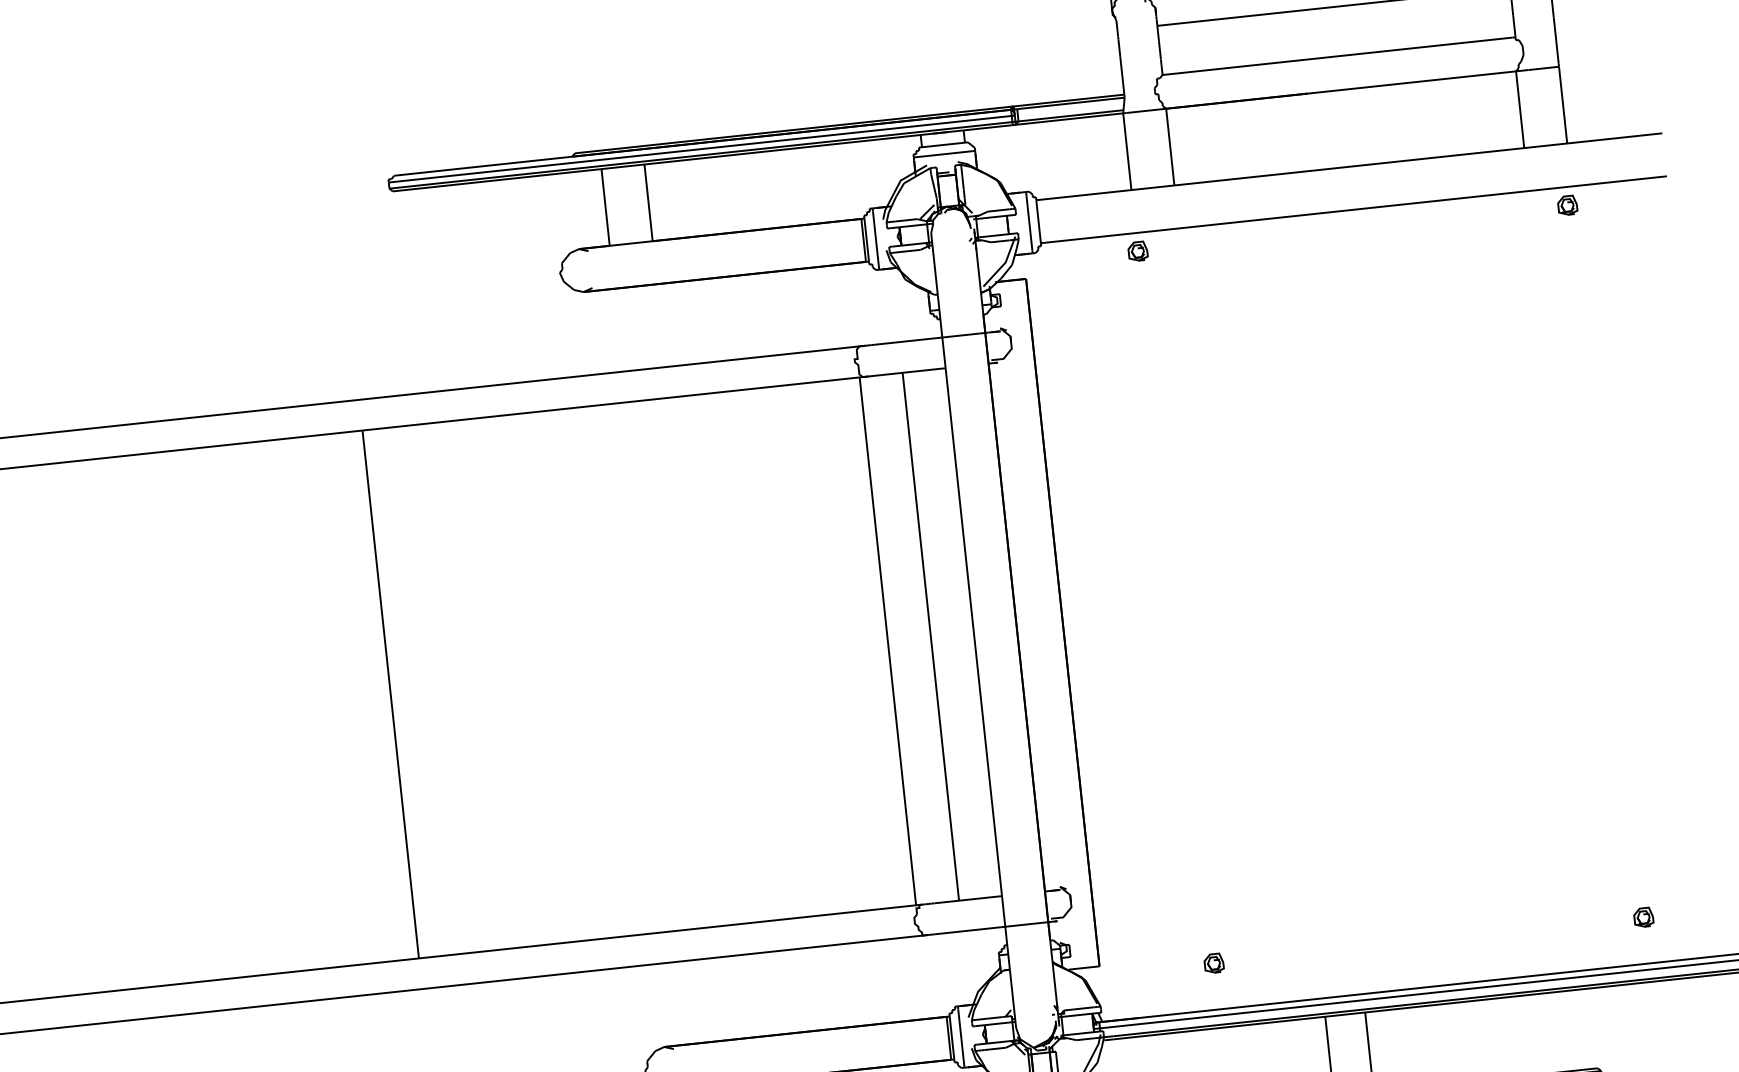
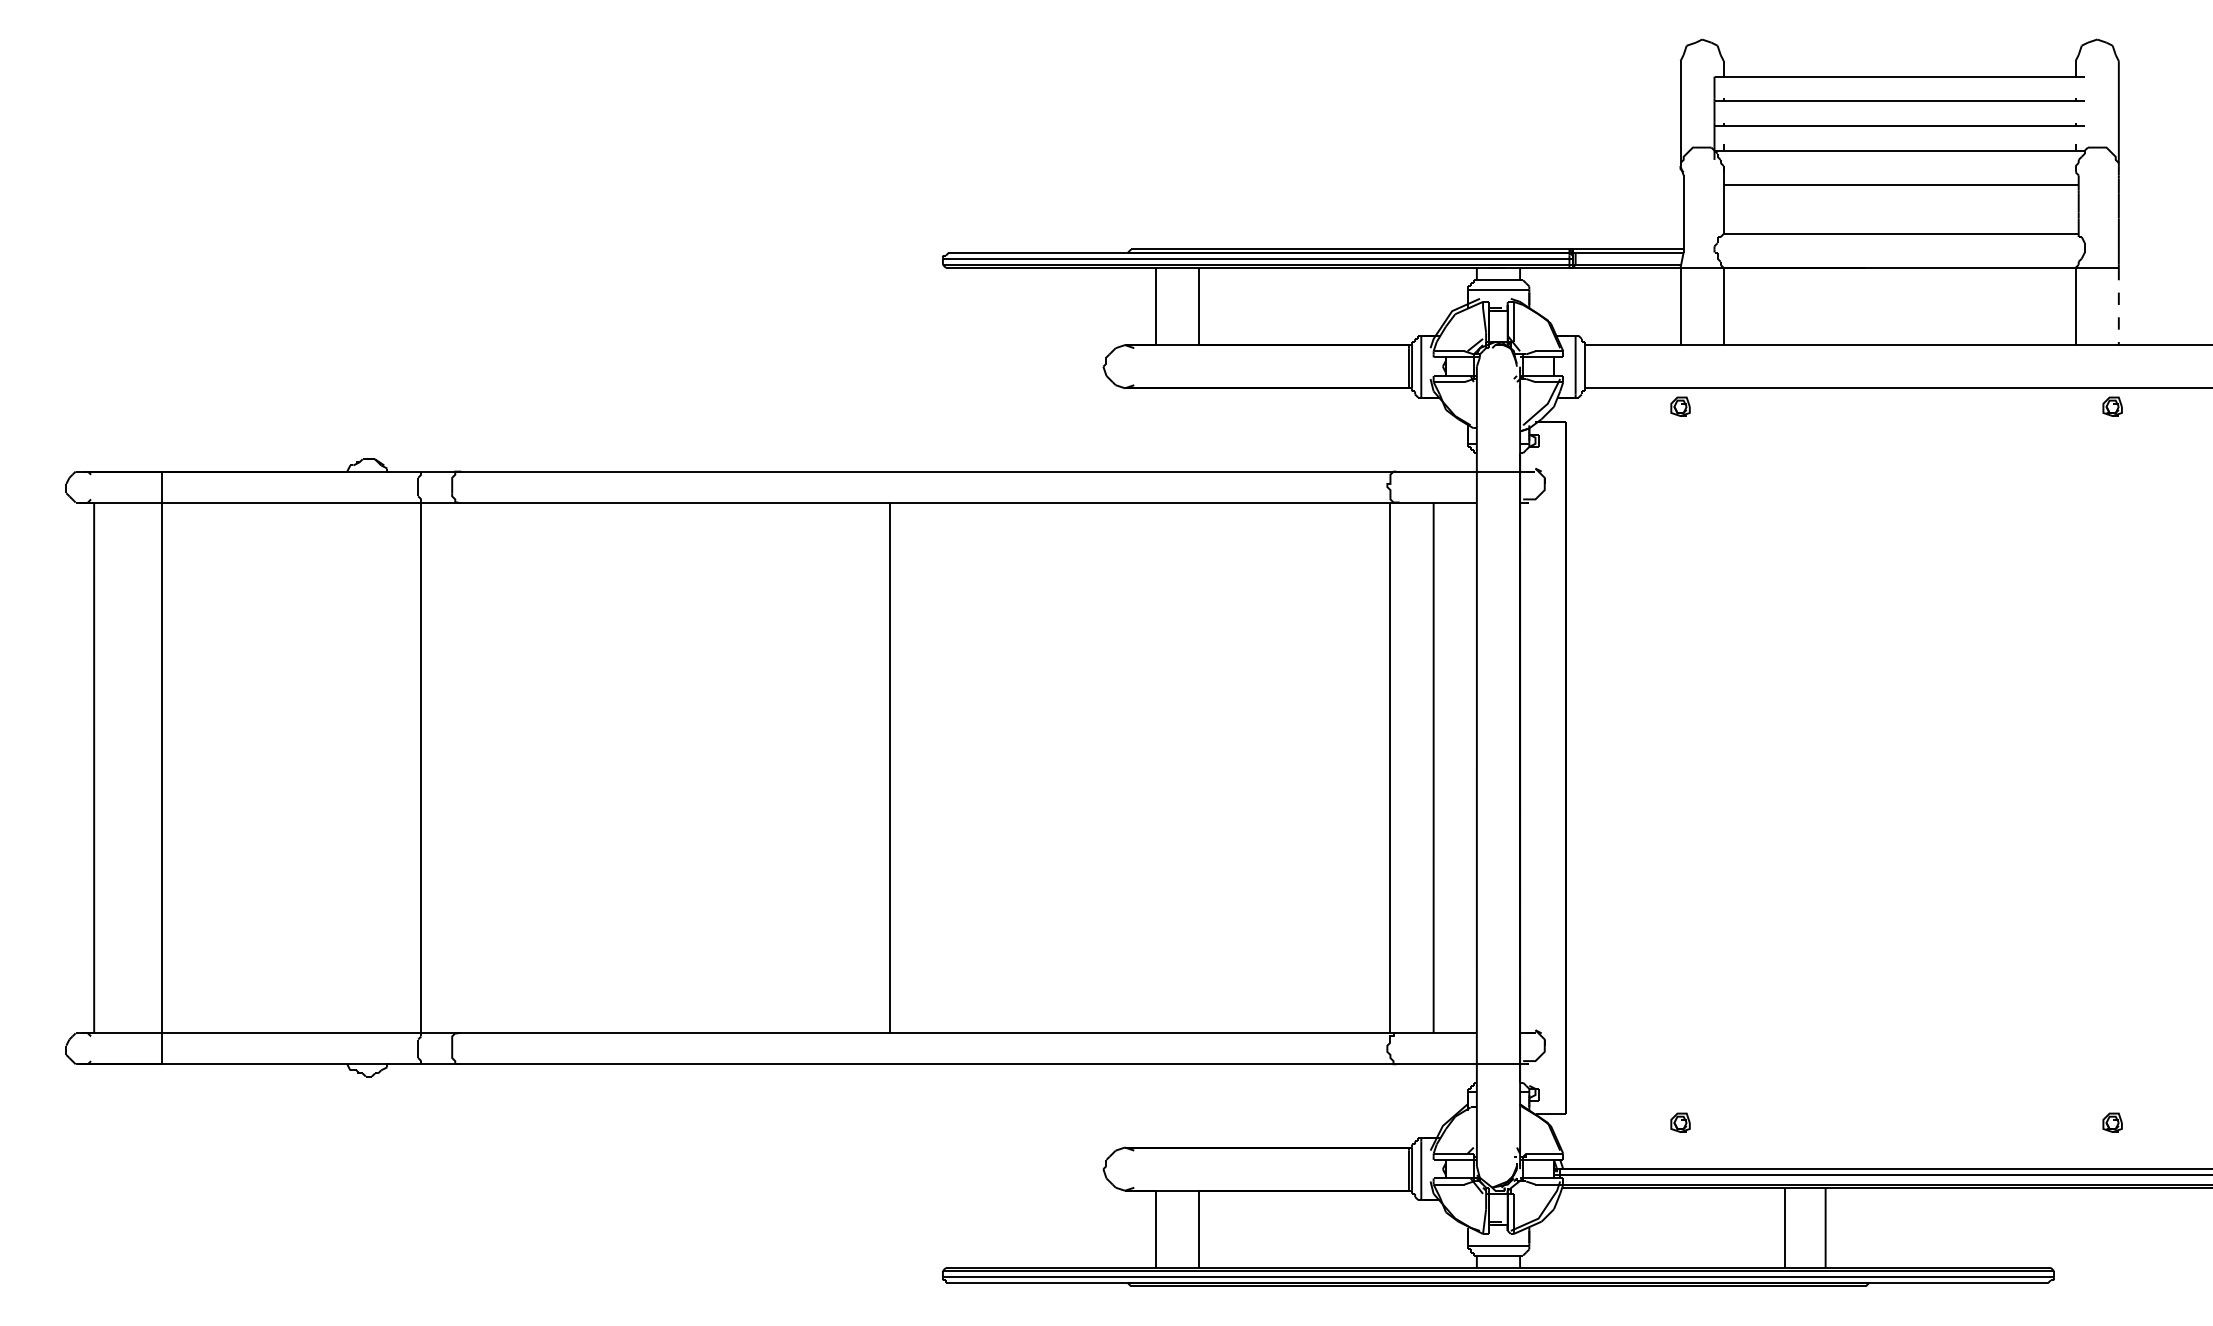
line: (1562, 105) -> (2118, 306), solid -> dashed

